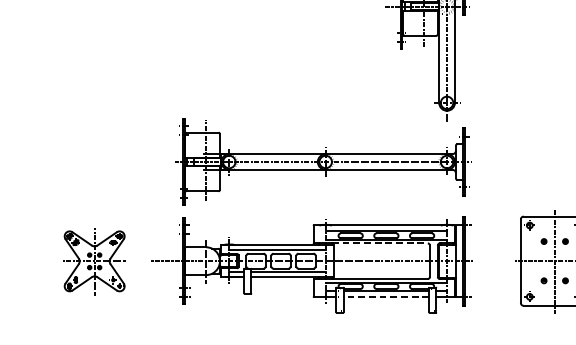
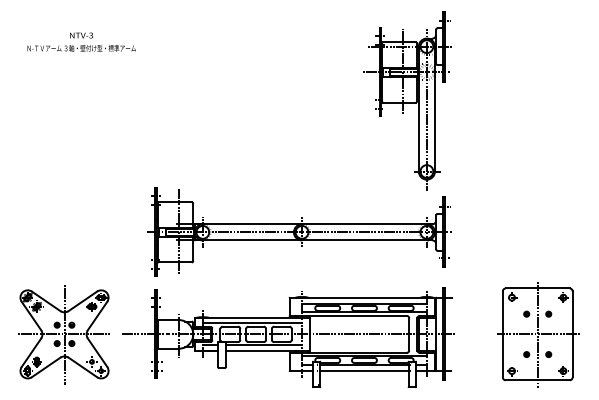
line: (380, 243) -> (358, 316), dashed -> solid
part: (93, 261) -> (63, 334), size x1.43
line: (385, 297) -> (363, 371), dashed -> solid

